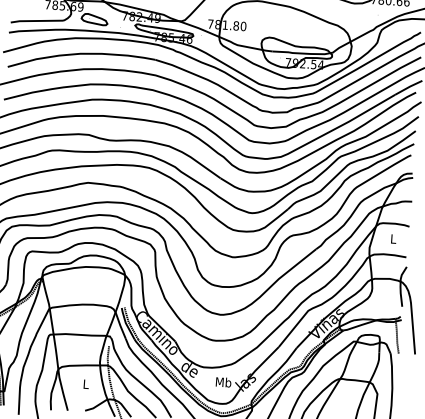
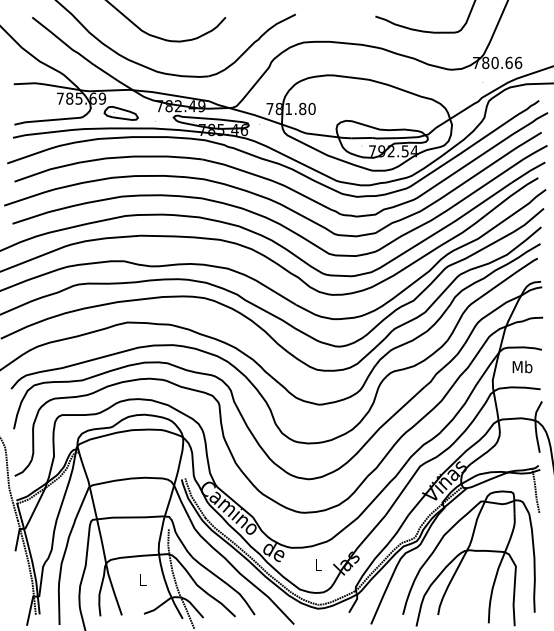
text: (393, 238) -> (522, 366), L -> Mb
text: (223, 382) -> (318, 565), Mb -> L

